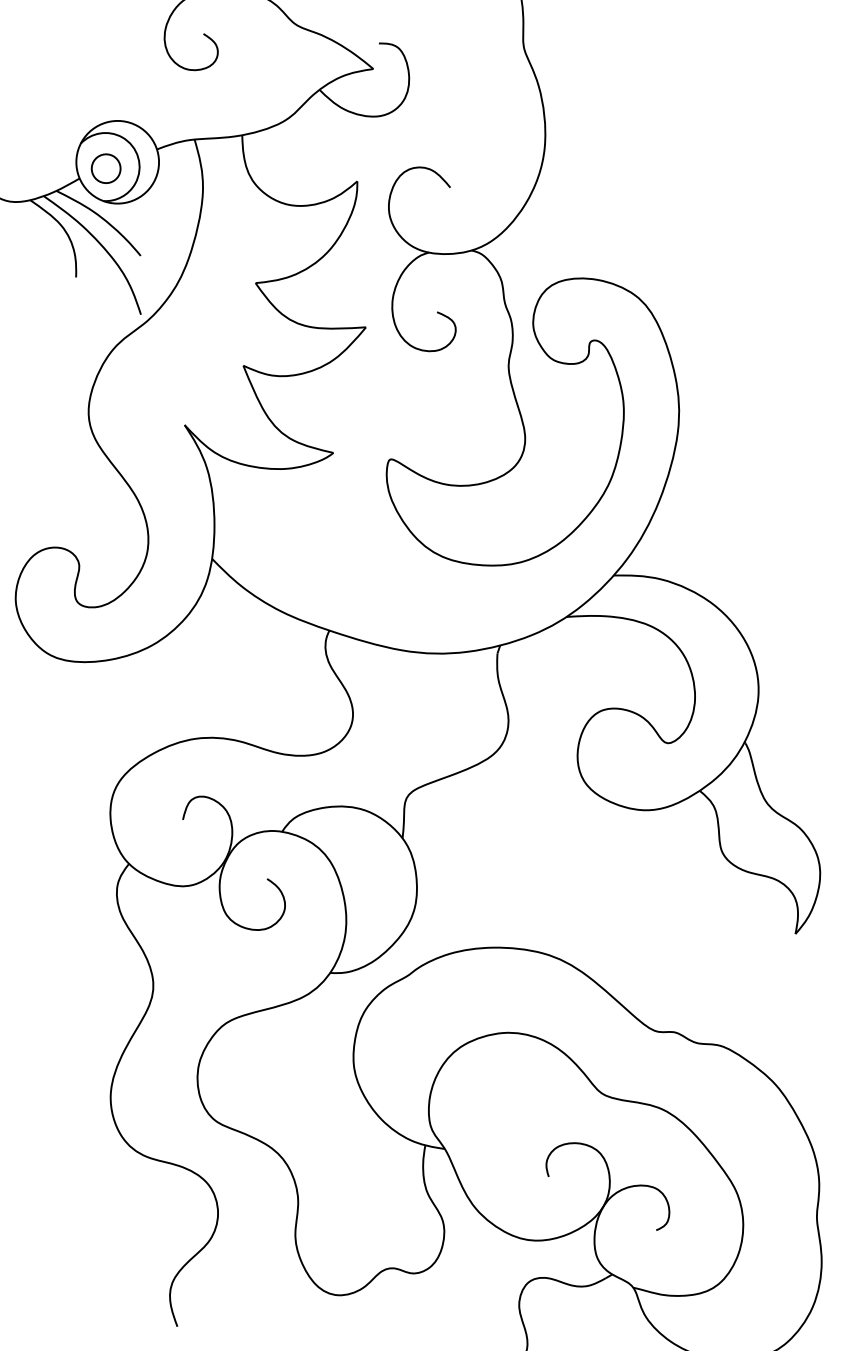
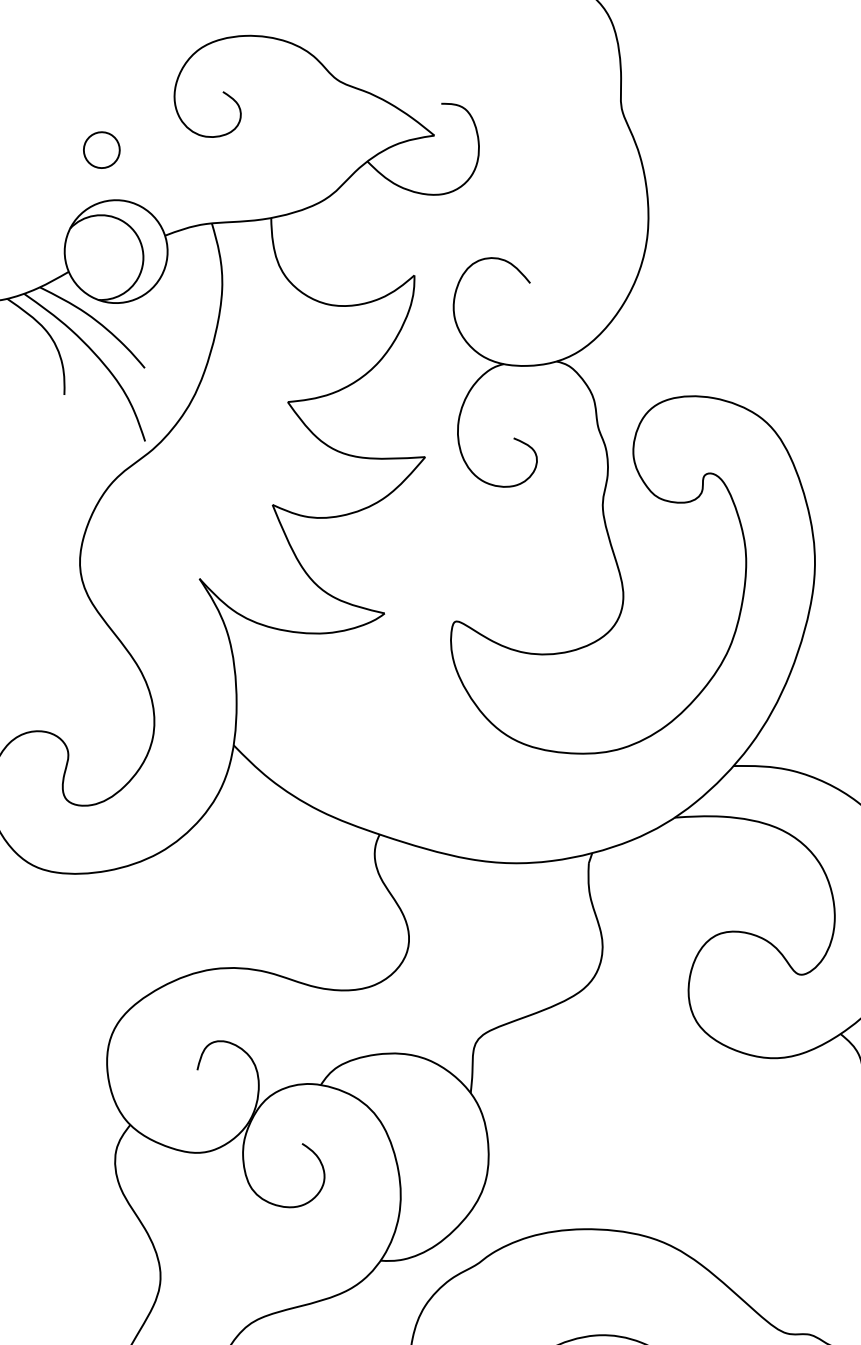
part: (105, 168) -> (100, 149), moved

